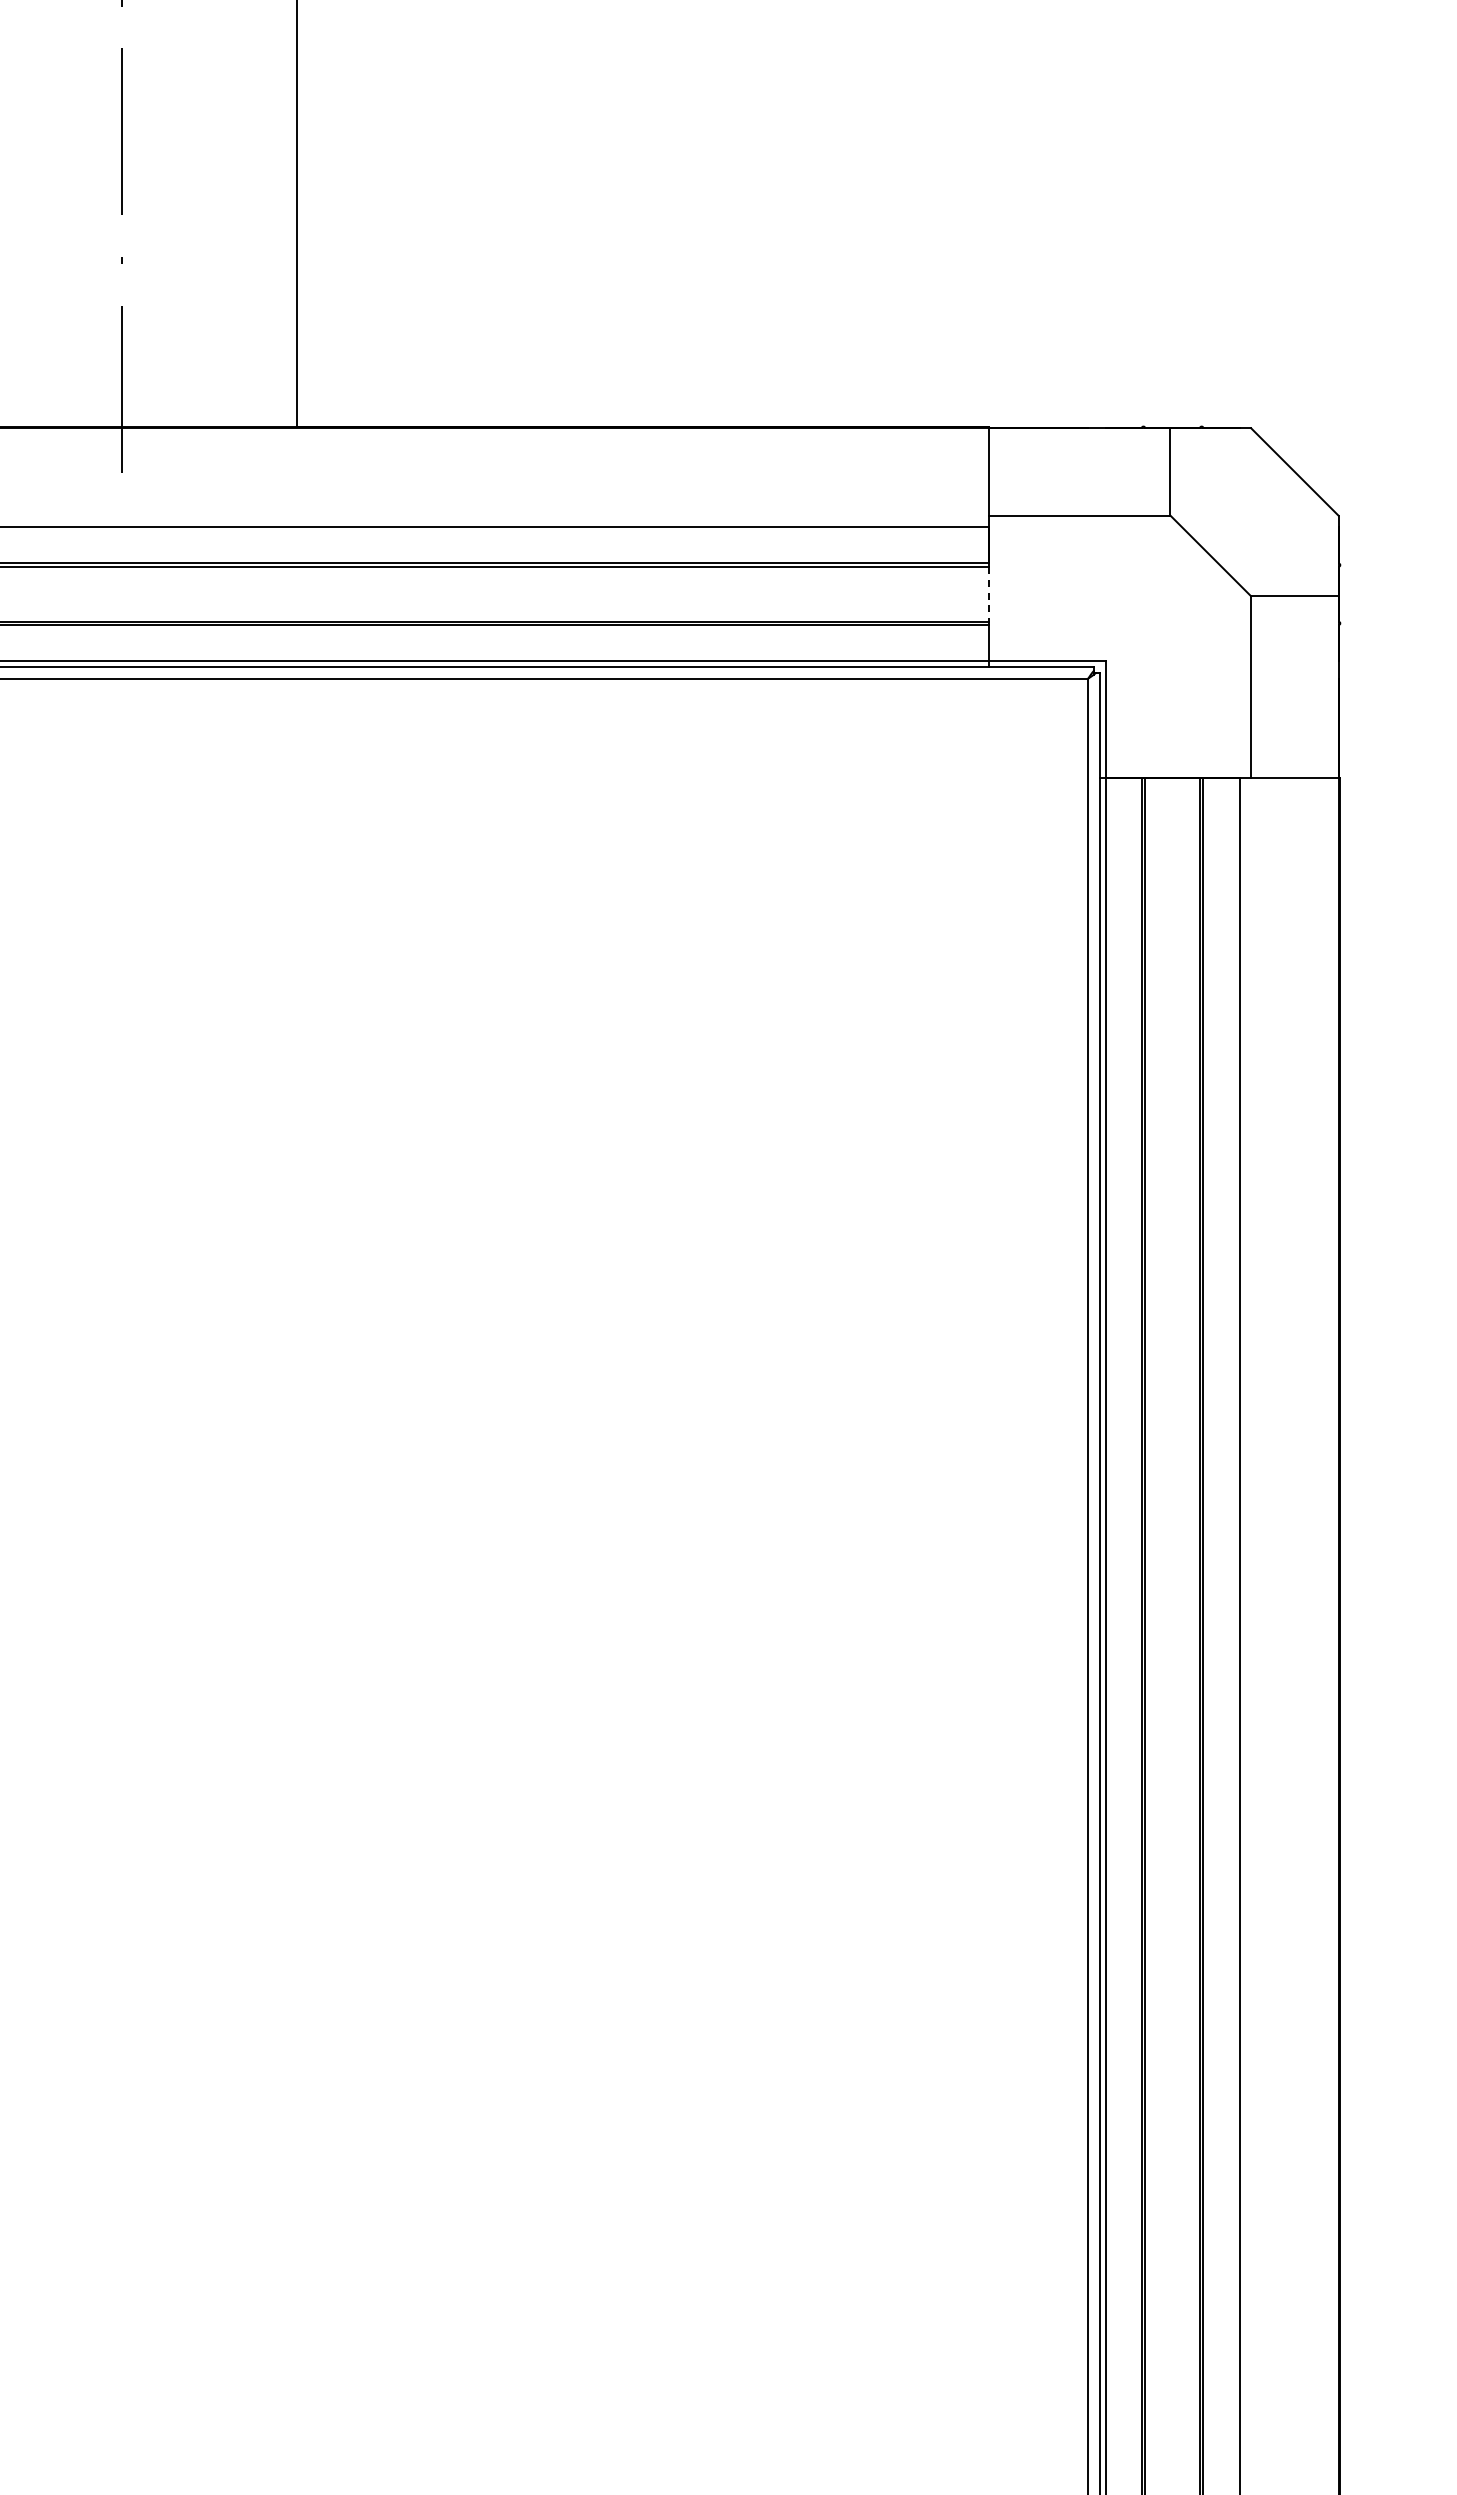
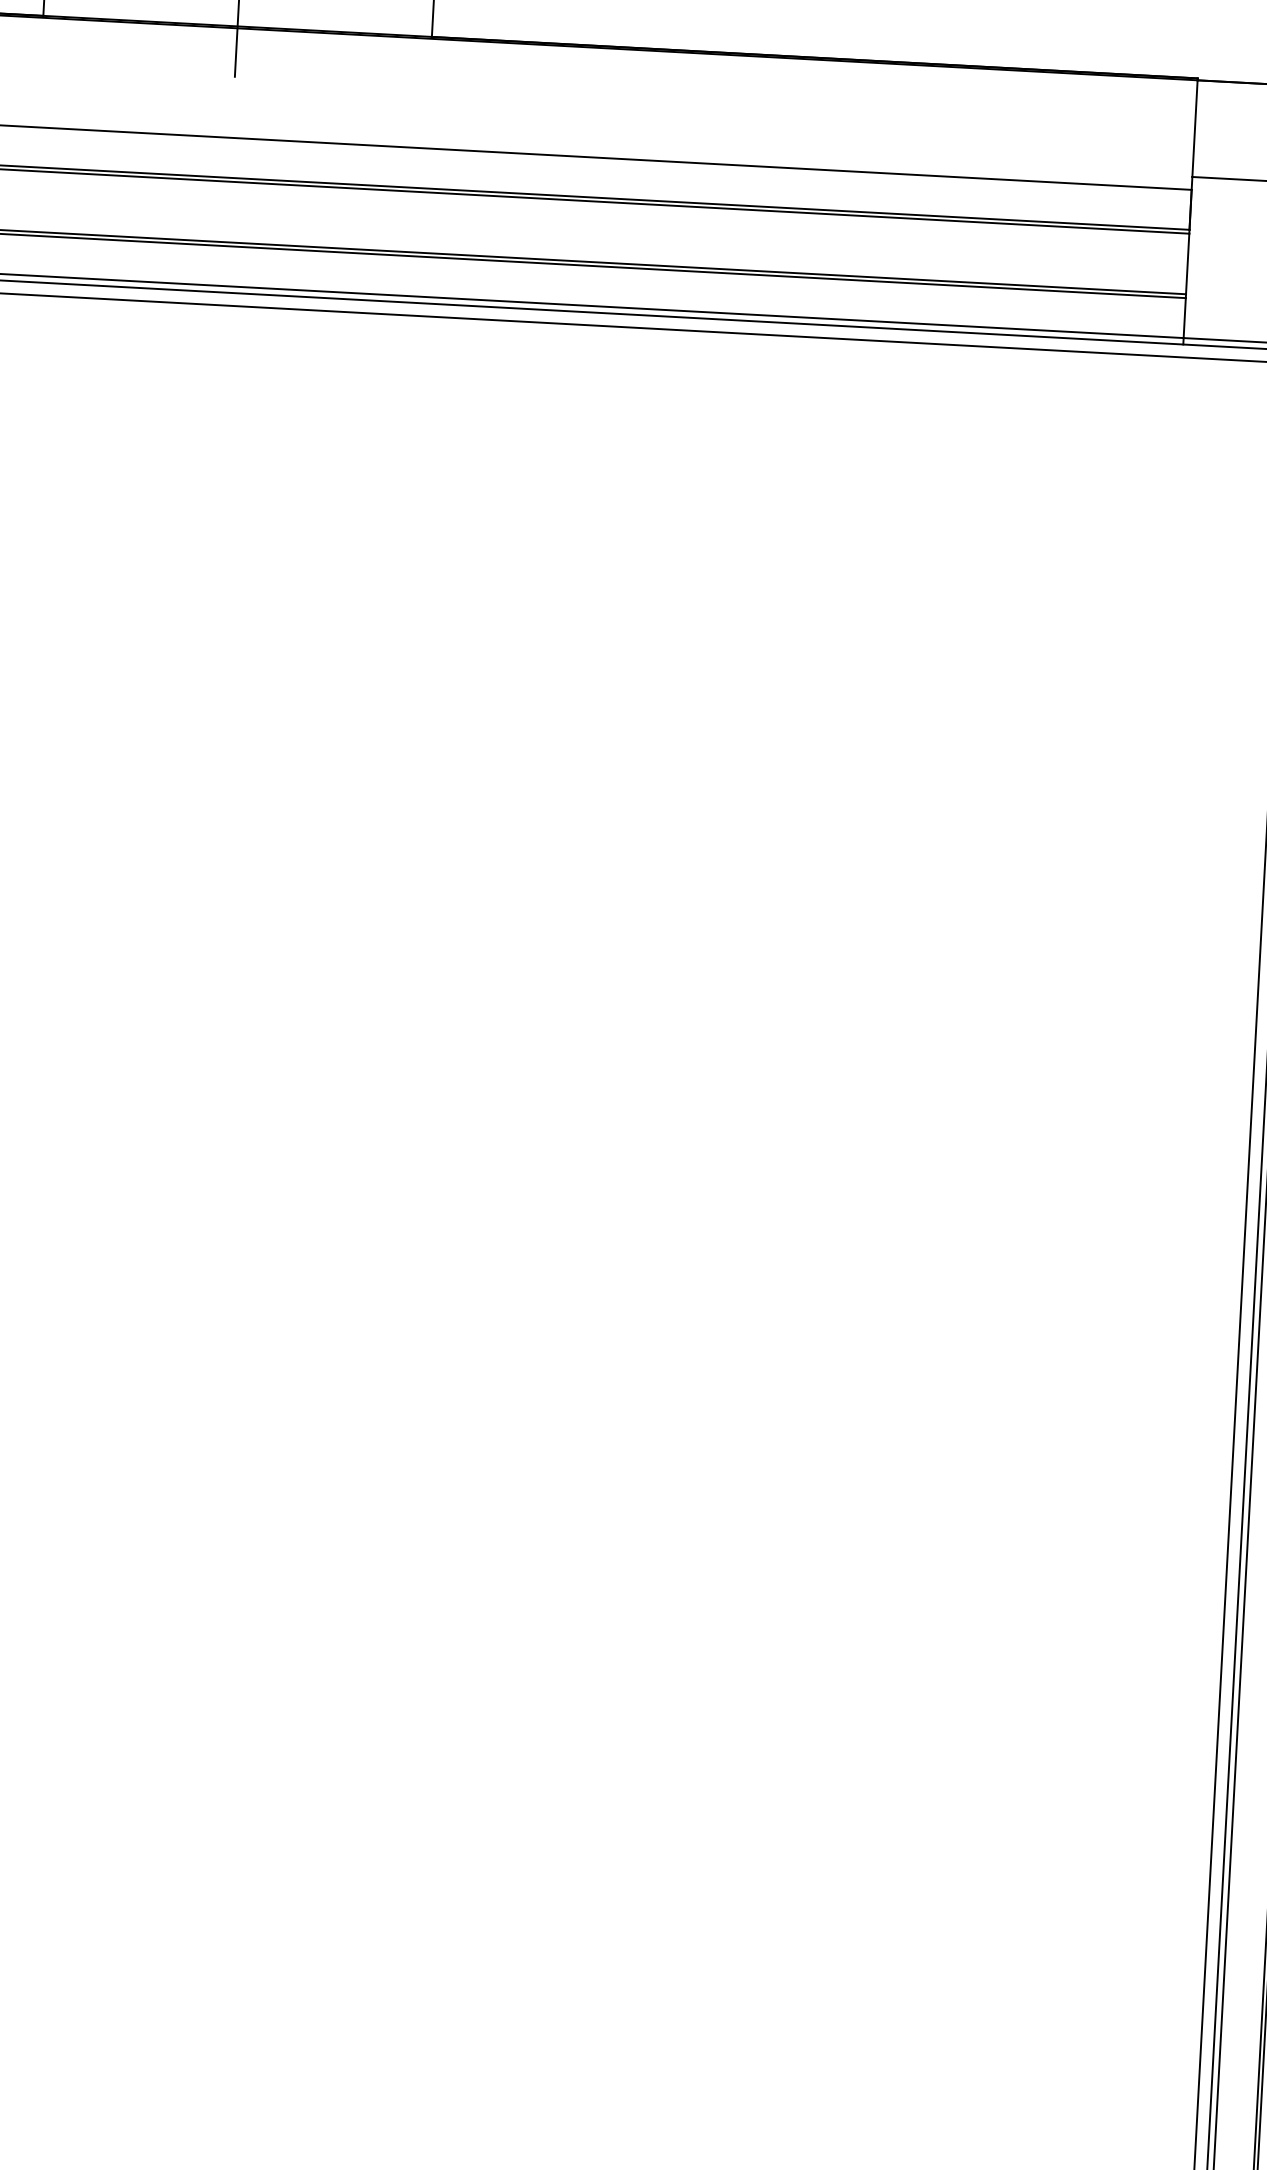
line: (989, 594) -> (1188, 264), dashed -> solid

